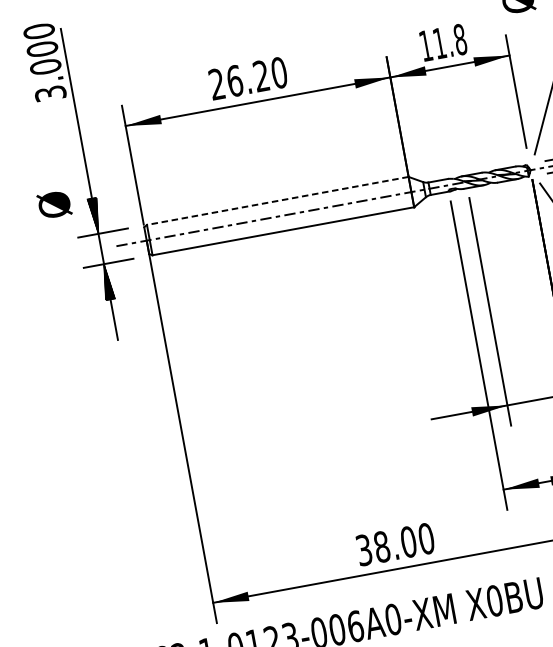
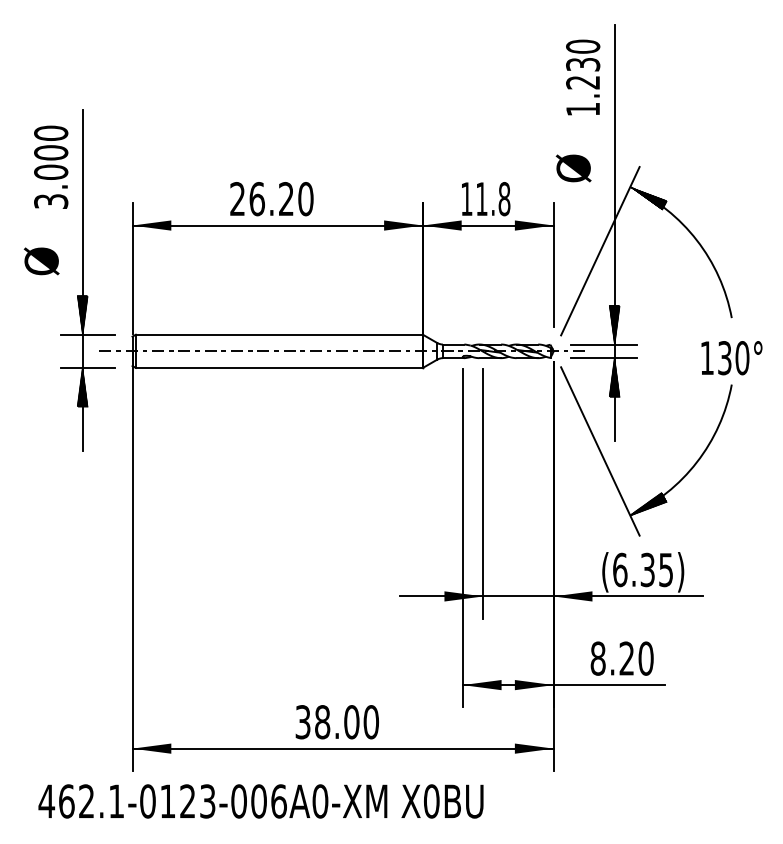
text: (45, 61) -> (51, 166), moved
line: (277, 200) -> (279, 334), dashed -> solid
text: (54, 204) -> (41, 261), moved

